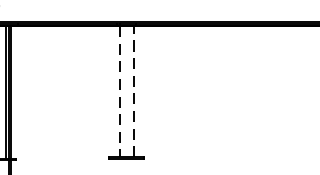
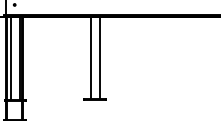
line: (118, 91) -> (90, 58), dashed -> solid
line: (133, 91) -> (99, 58), dashed -> solid

